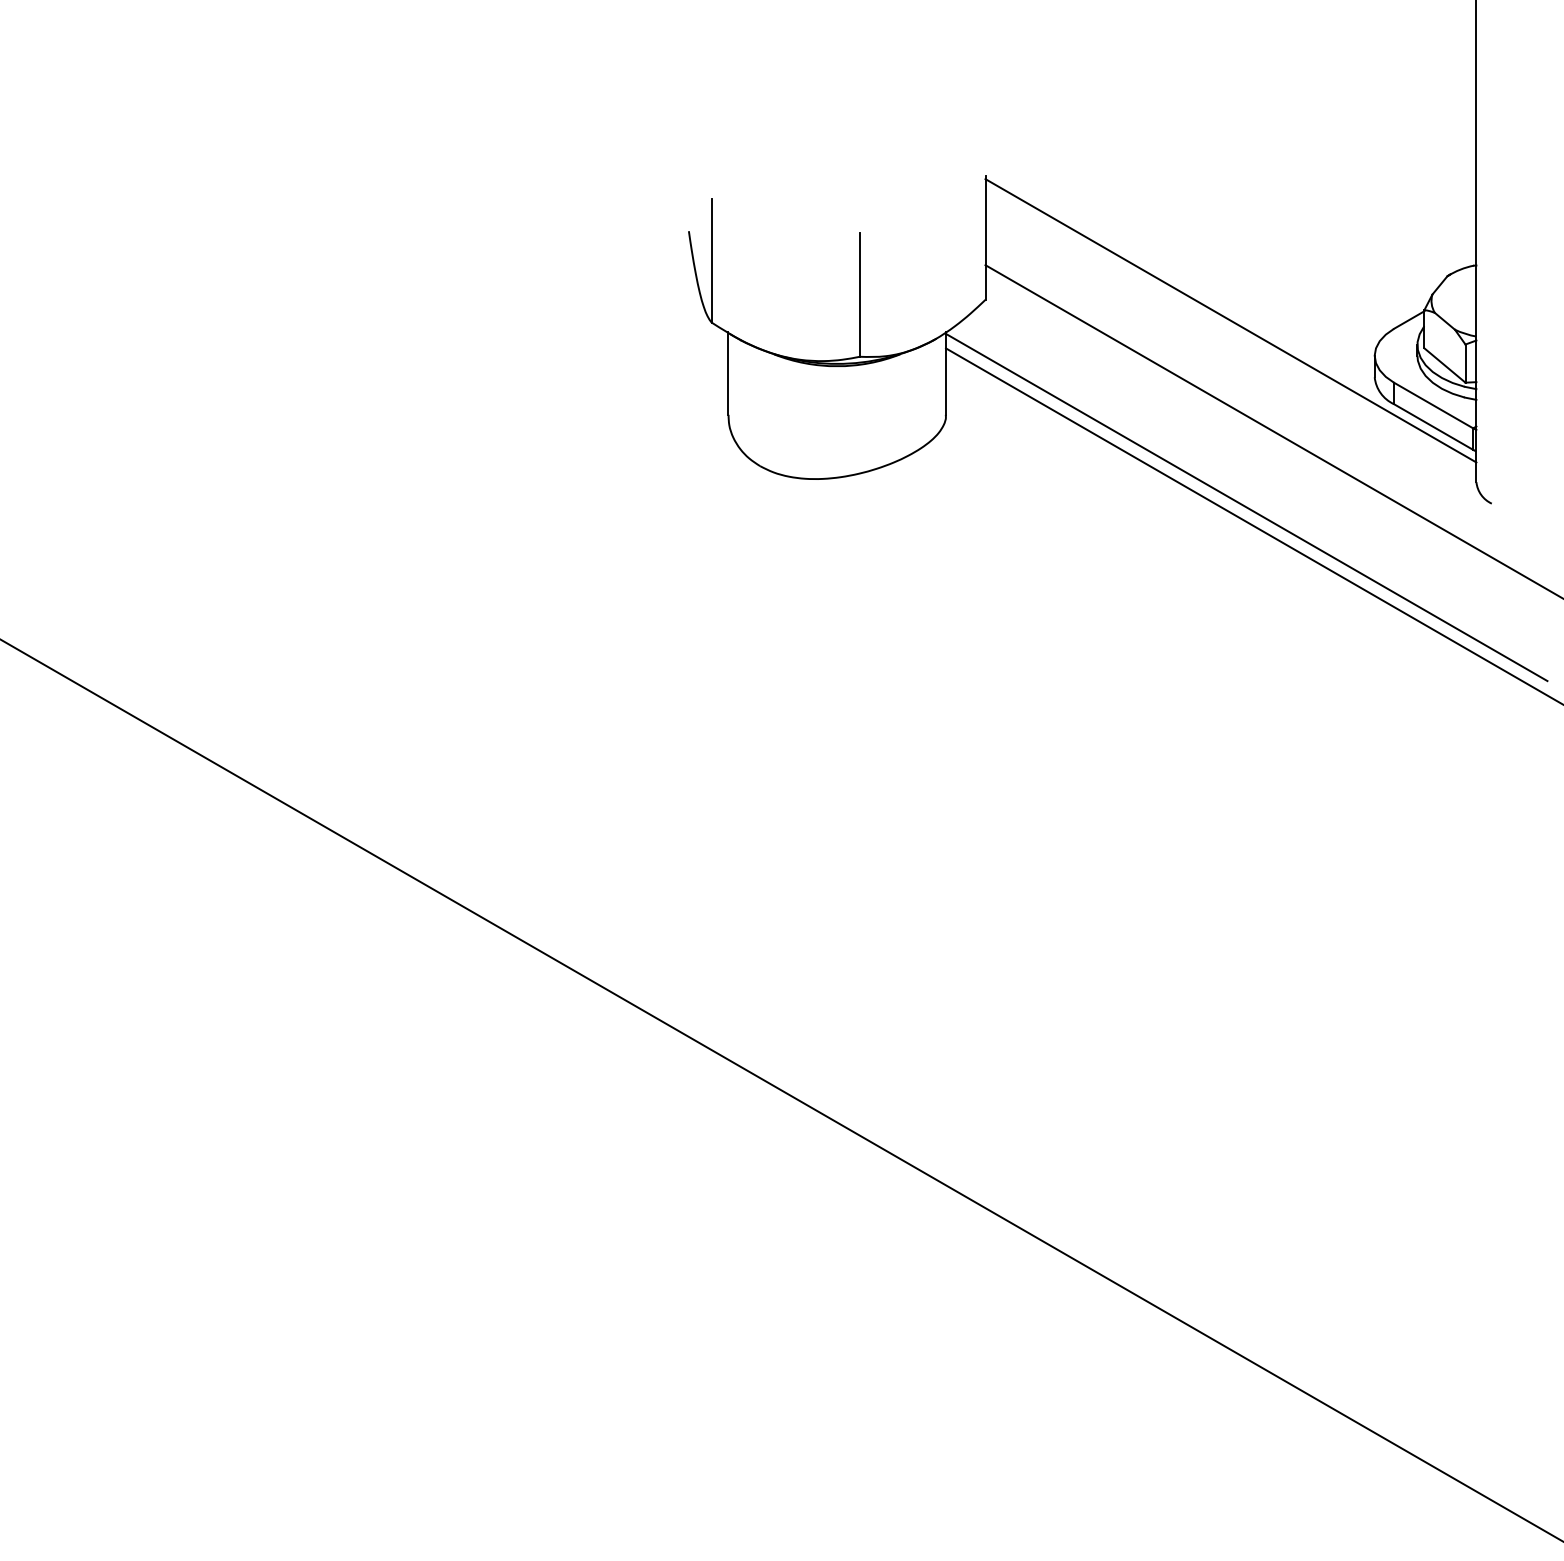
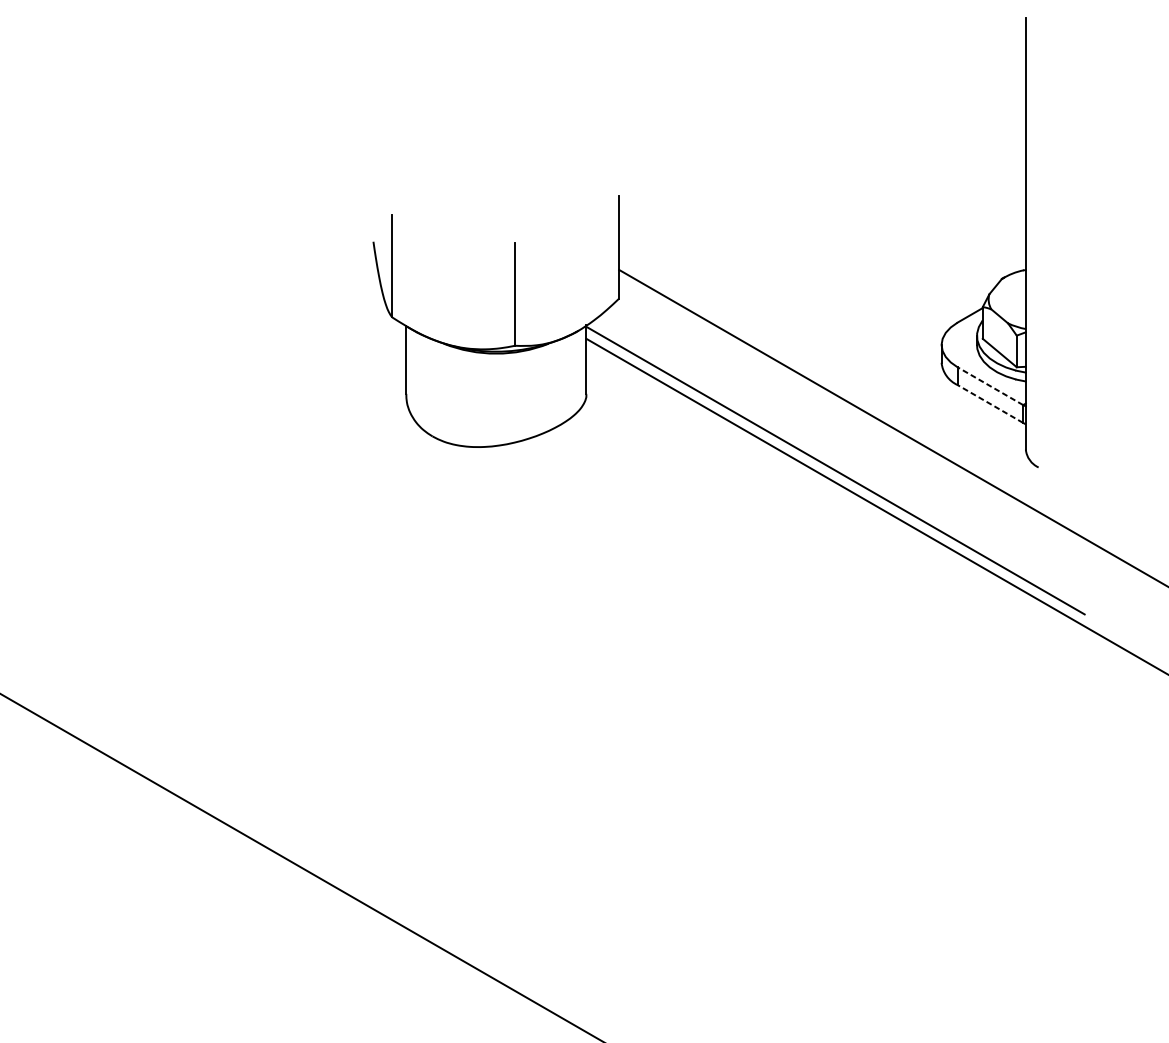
line: (1230, 320) -> (822, 315), removed
line: (1433, 405) -> (990, 386), solid -> dashed
line: (1433, 427) -> (990, 404), solid -> dashed

